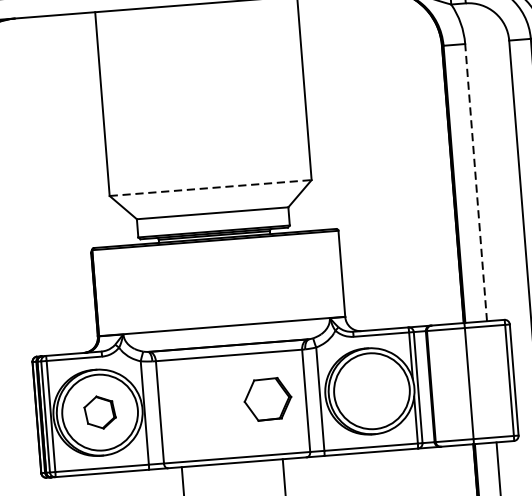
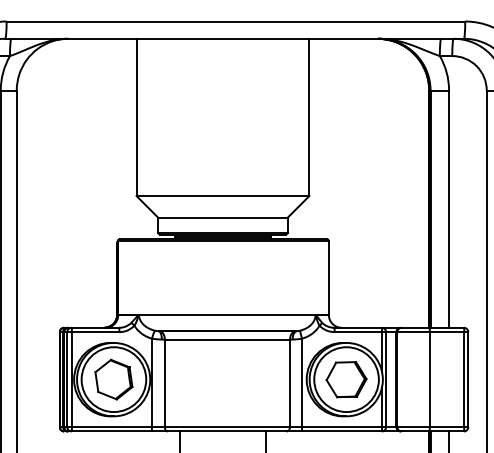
line: (476, 182) -> (449, 209), dashed -> solid
line: (211, 188) -> (223, 196), dashed -> solid
part: (267, 399) -> (346, 379), moved
part: (99, 412) -> (113, 379), size x1.43

